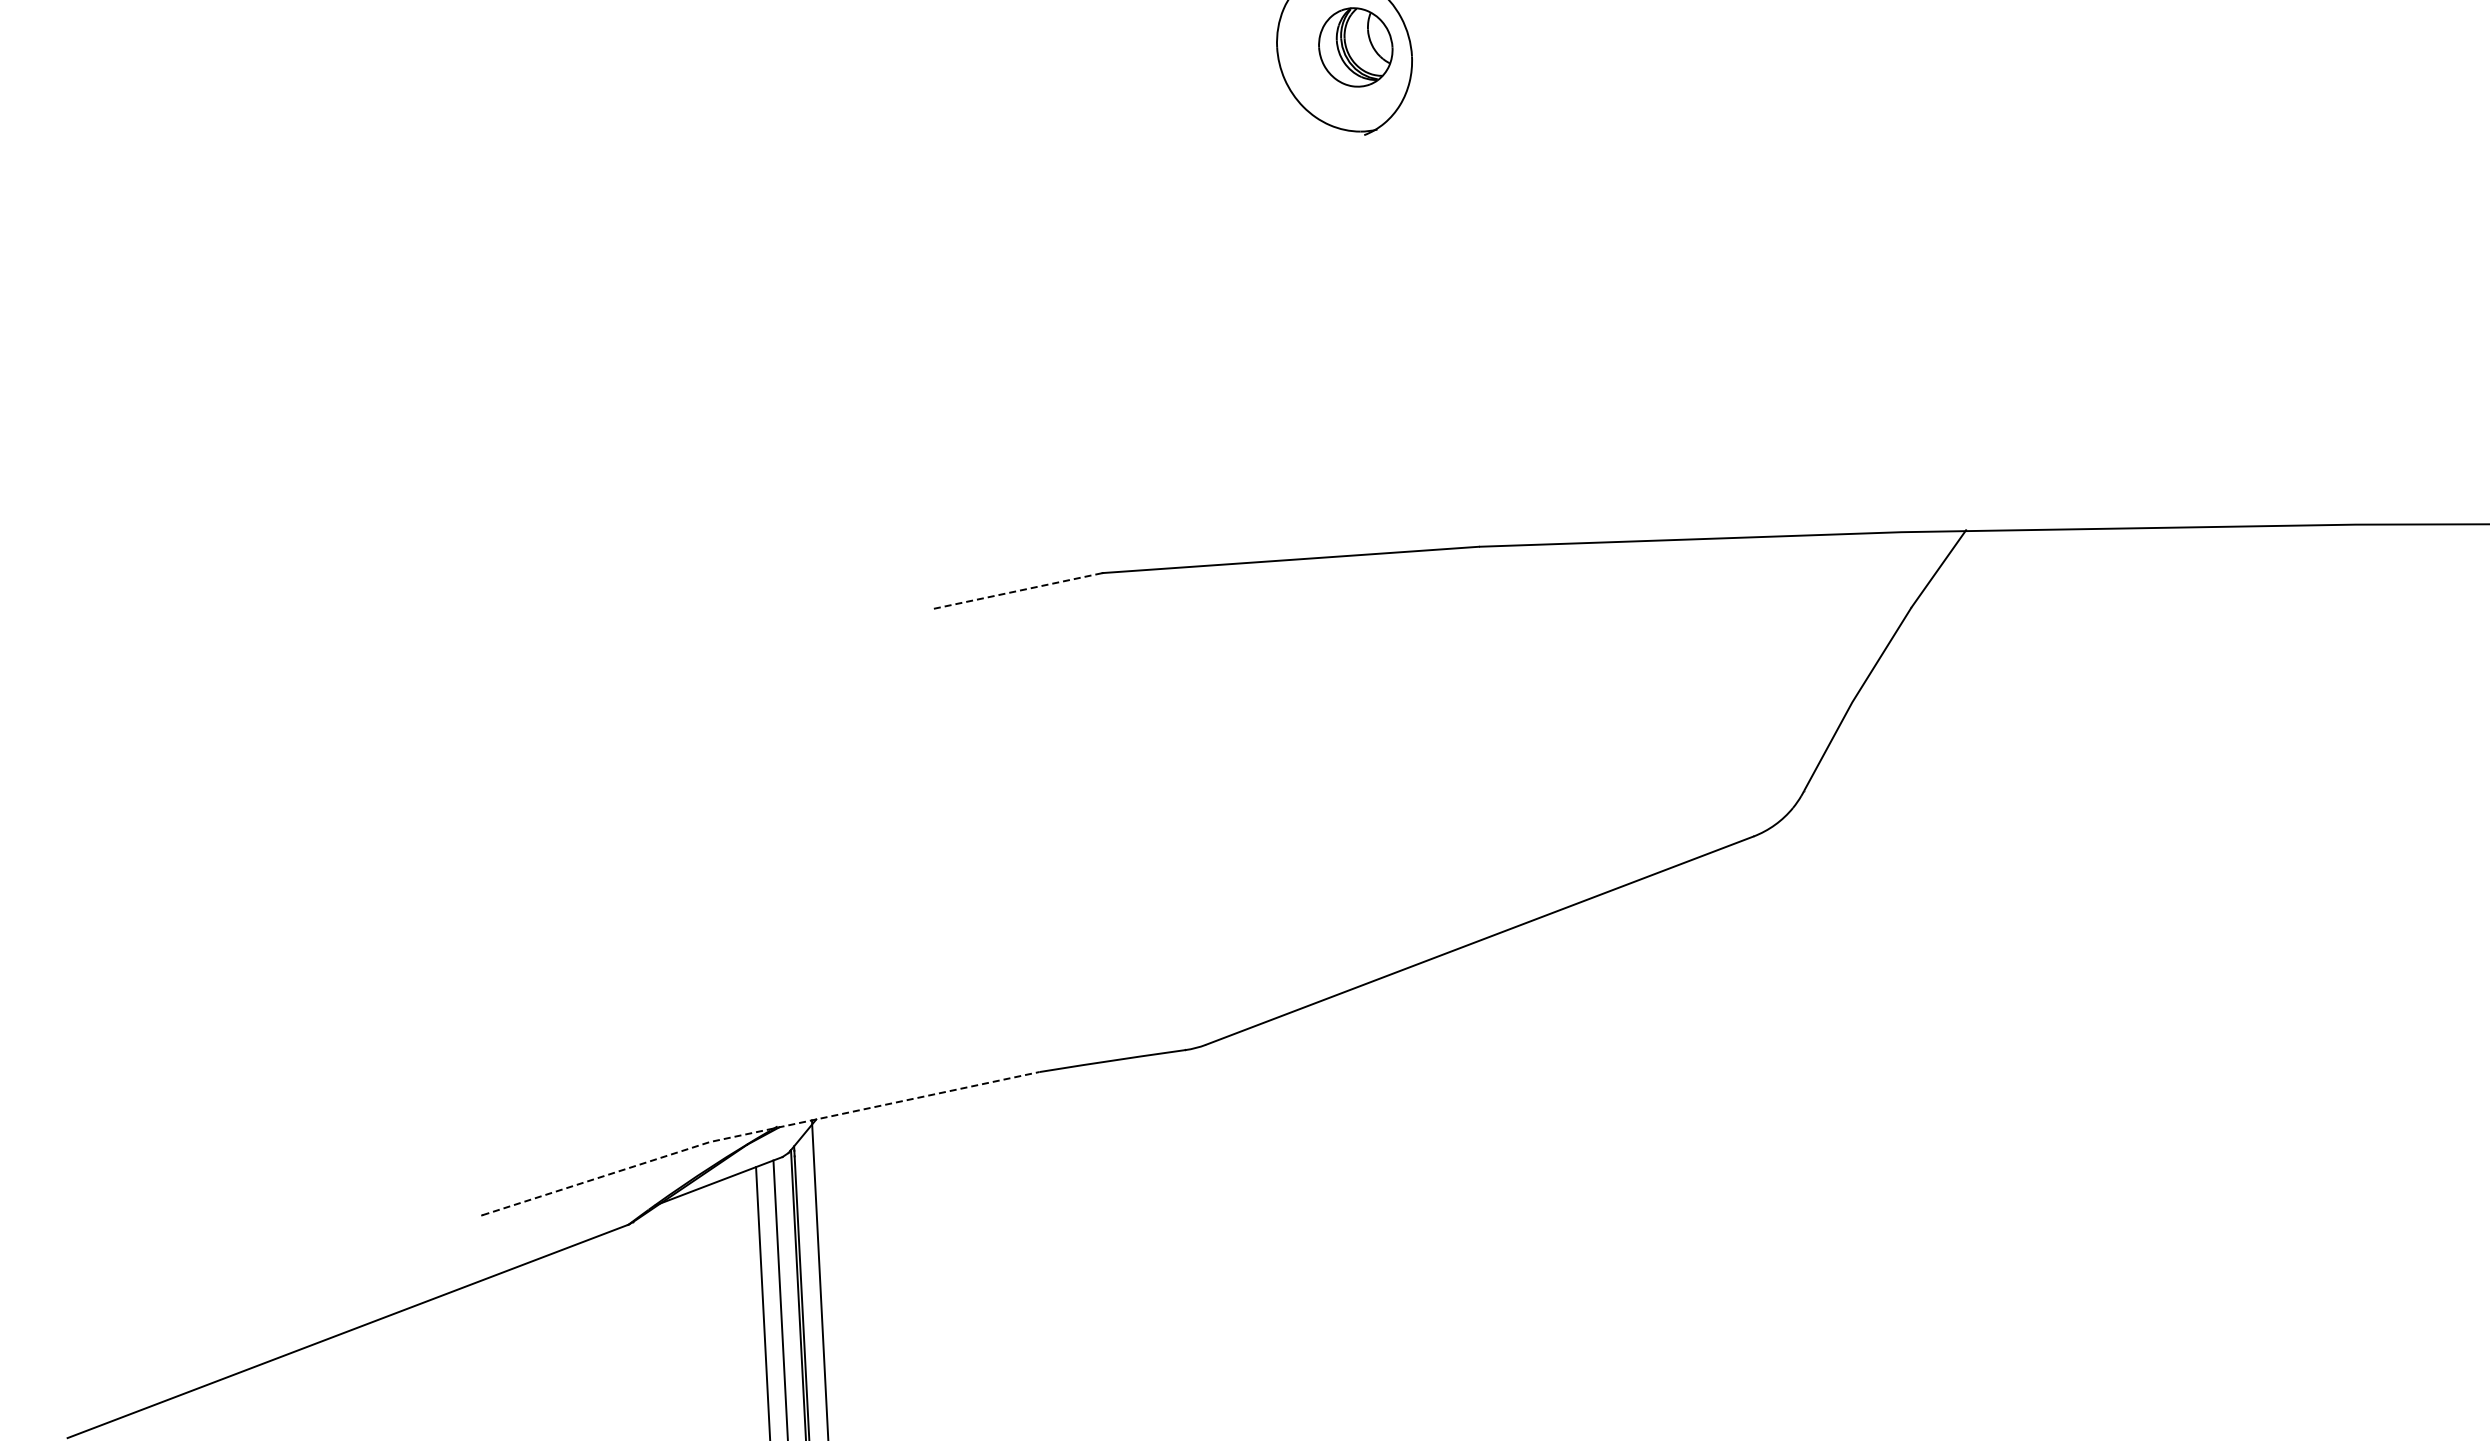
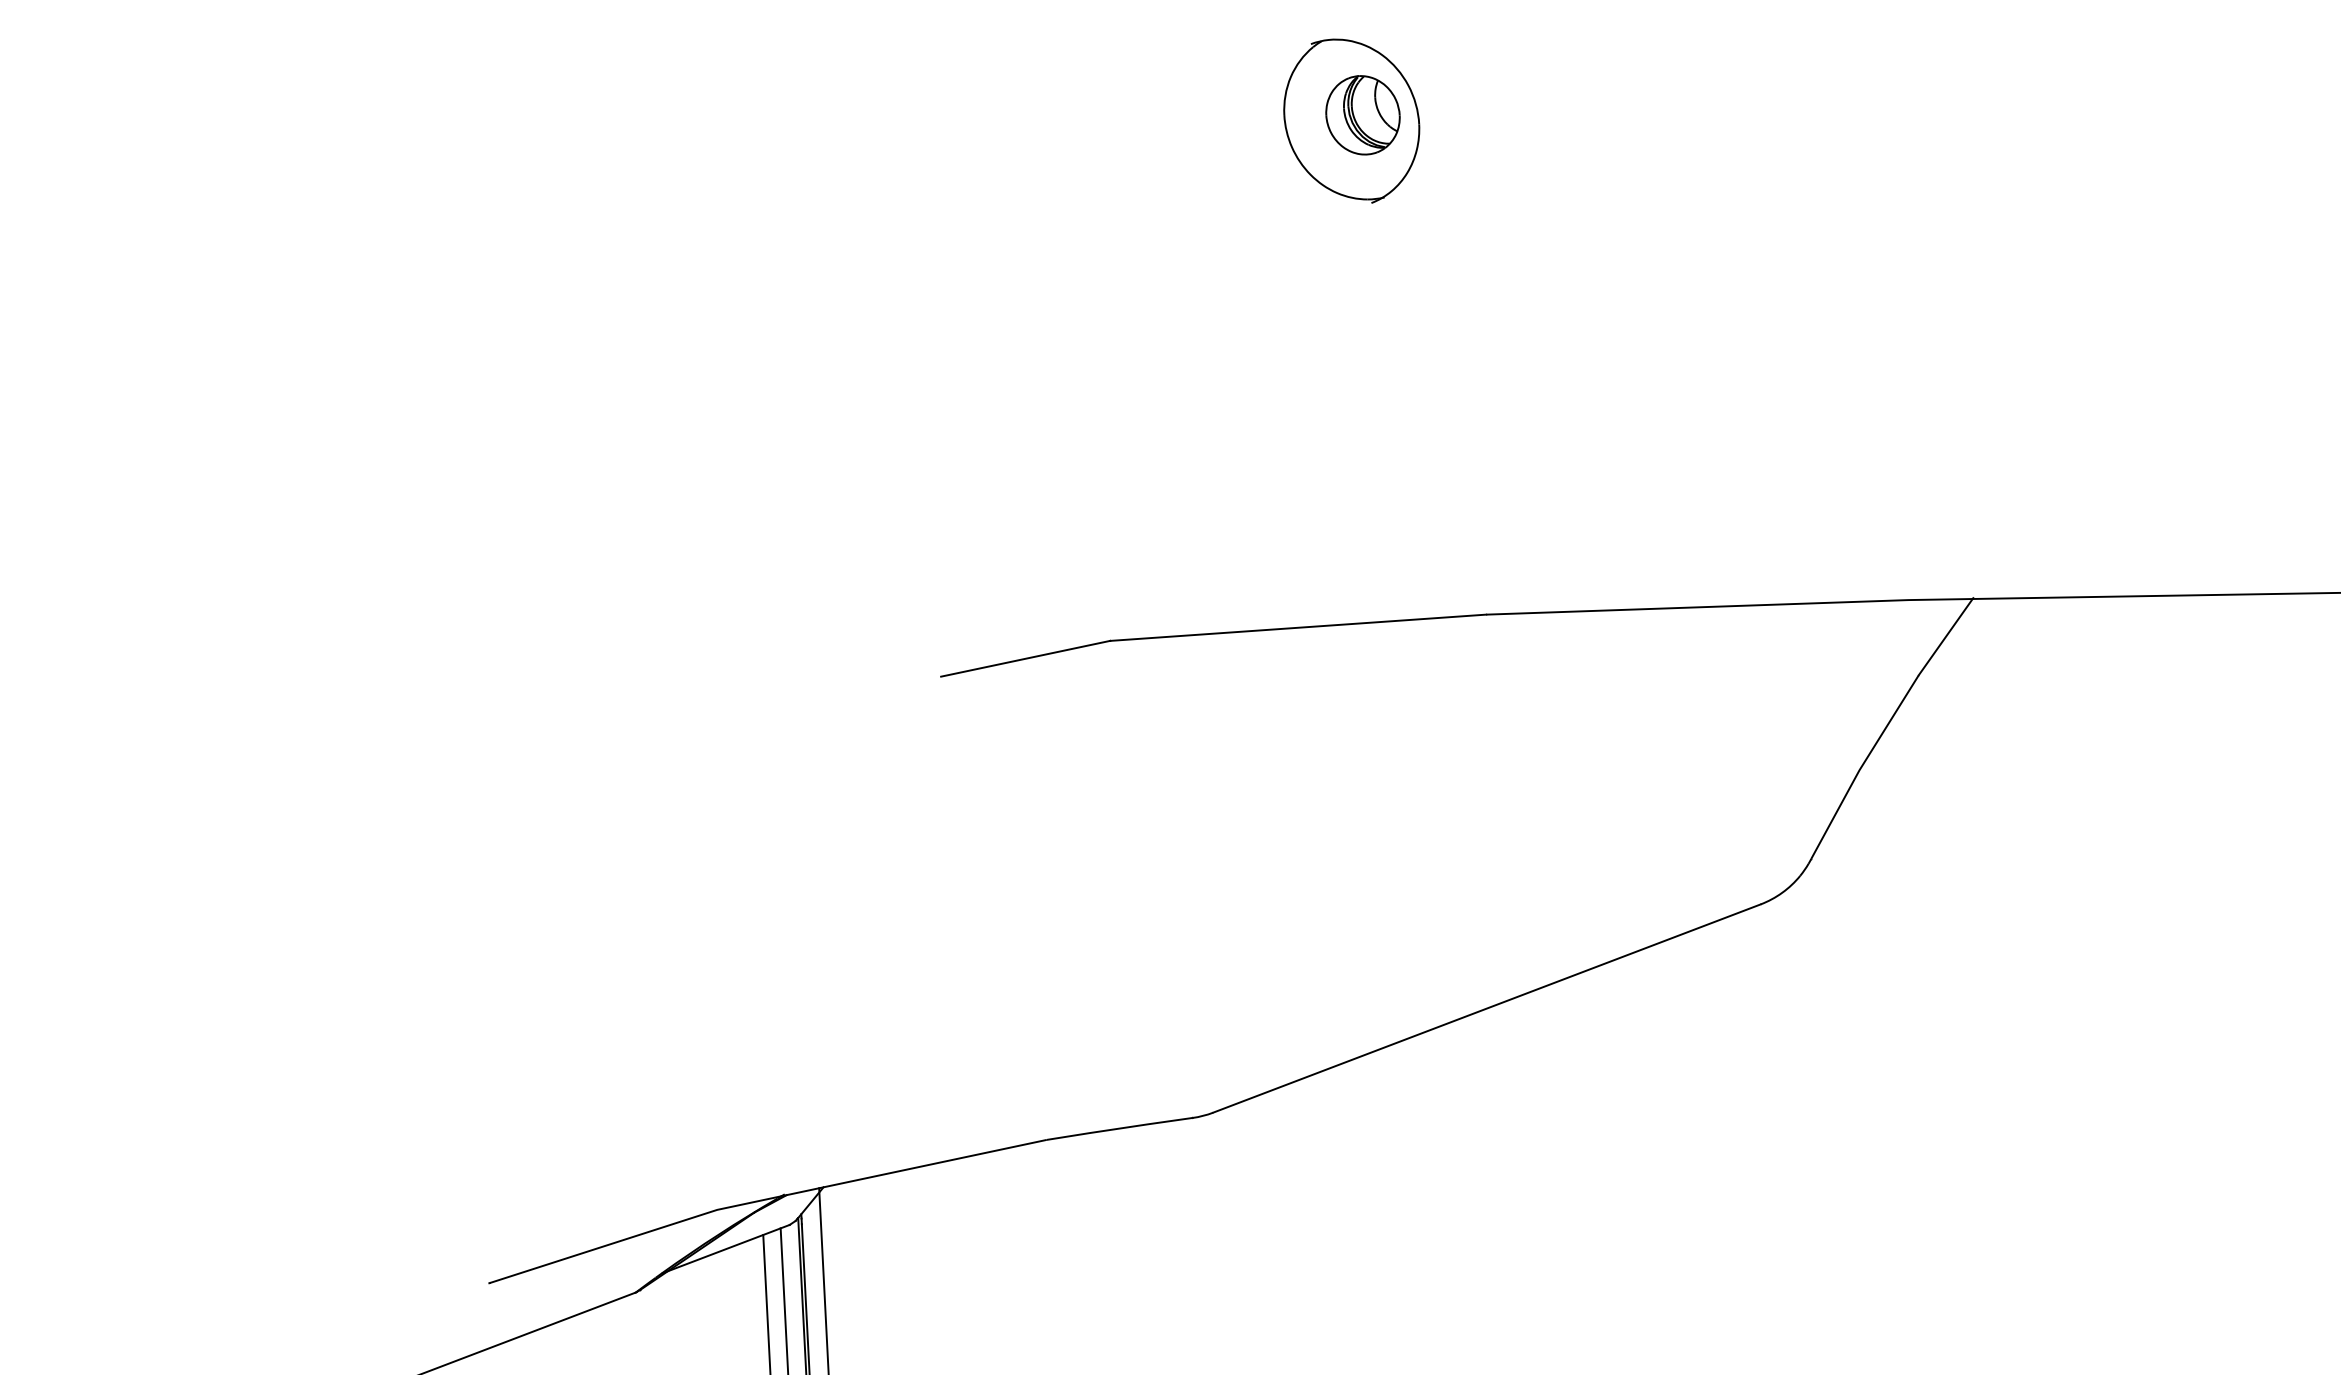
line: (1018, 590) -> (1025, 658), dashed -> solid
line: (757, 1132) -> (764, 1200), dashed -> solid

